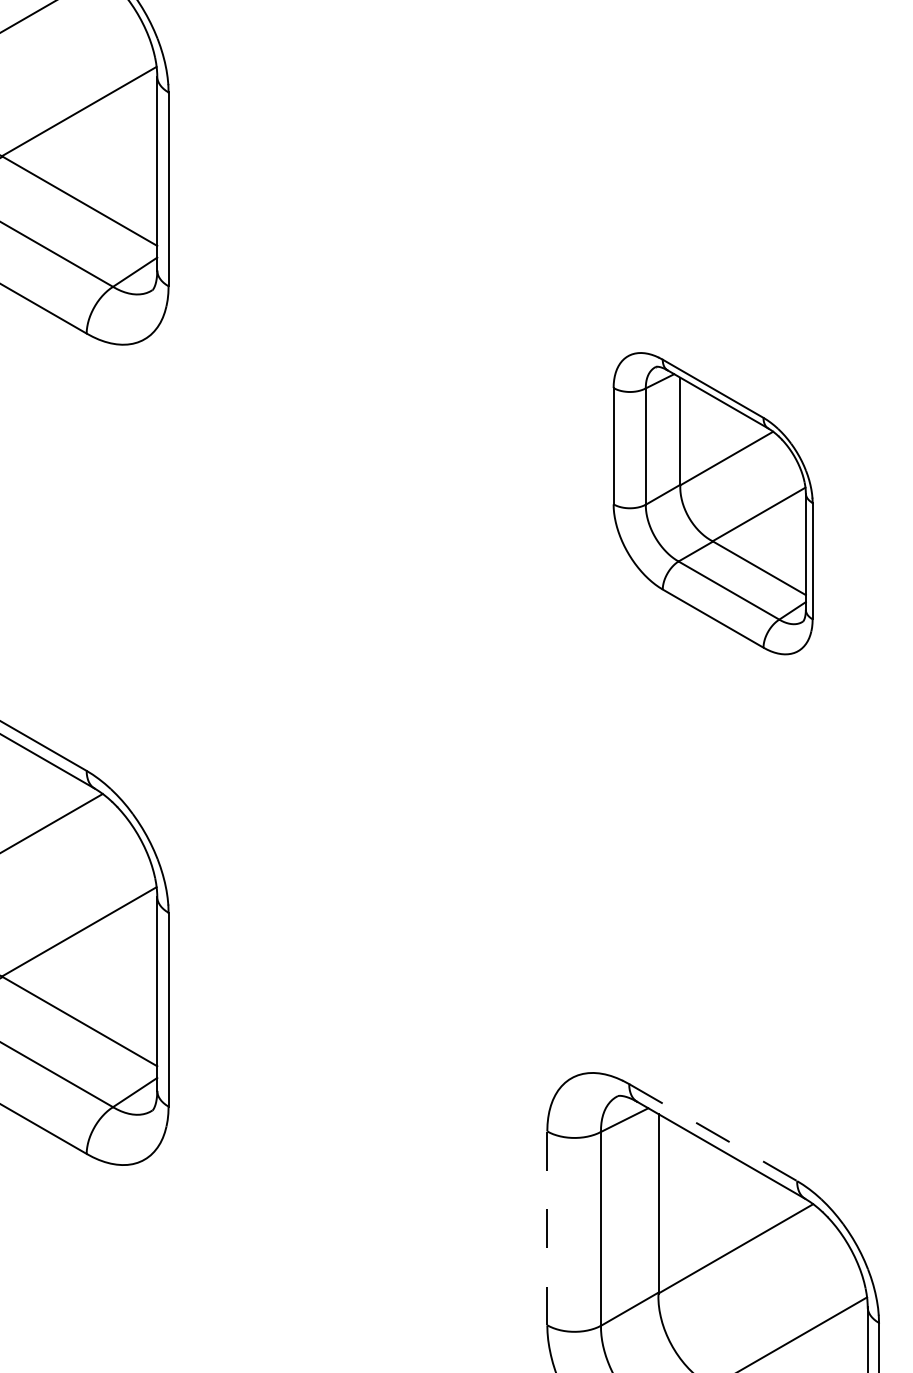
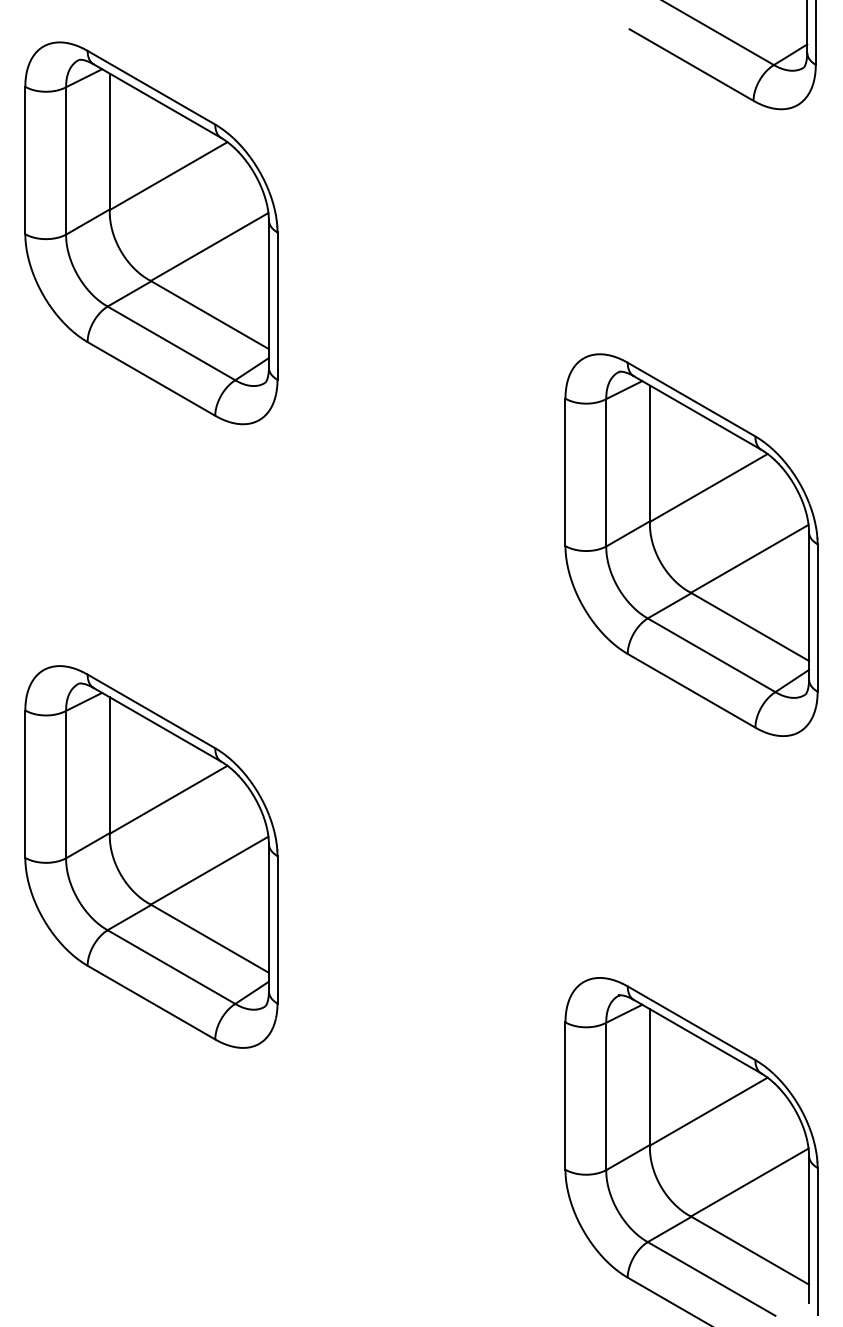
part: (713, 502) -> (691, 544), size x1.67
line: (713, 1132) -> (691, 1023), dashed -> solid
line: (547, 1228) -> (565, 1096), dashed -> solid

